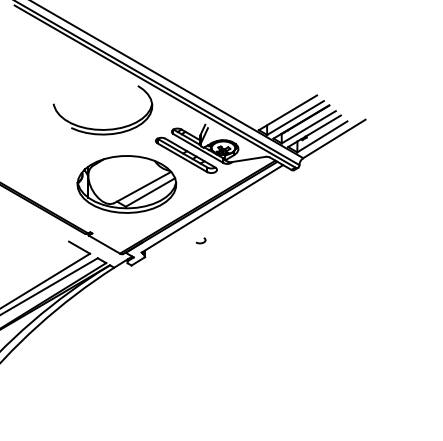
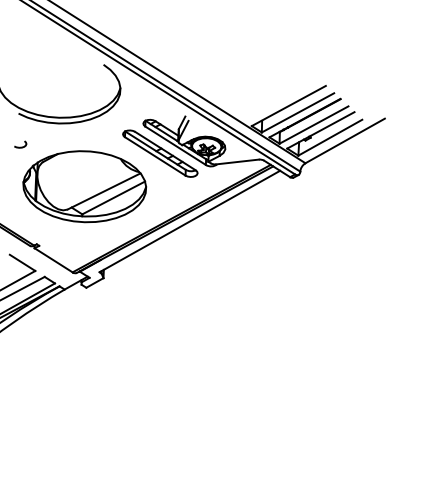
curve: (200, 242) -> (19, 146), moved

